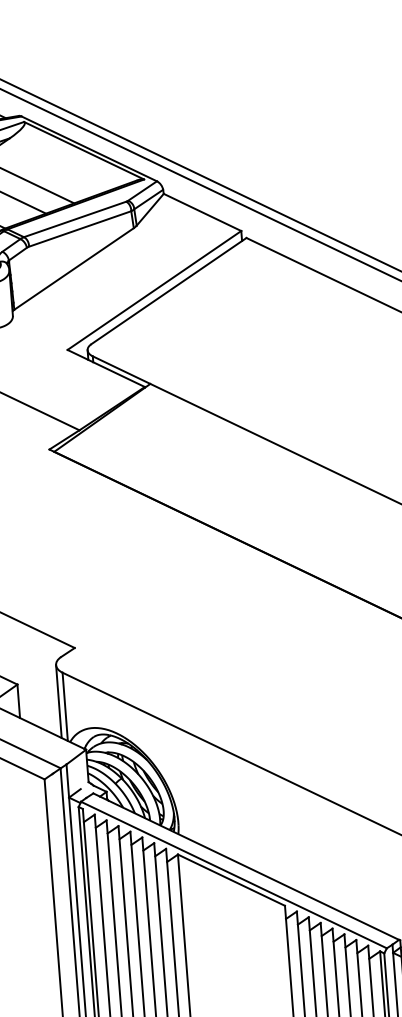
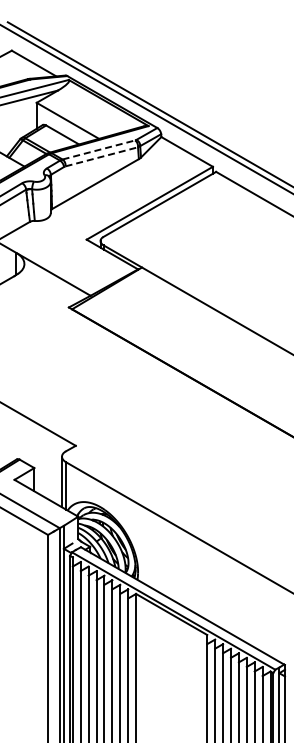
line: (76, 218) -> (99, 149), solid -> dashed
line: (81, 228) -> (102, 156), solid -> dashed

